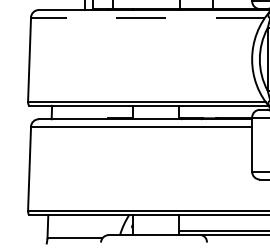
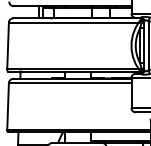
line: (147, 17) -> (73, 22), dashed -> solid

